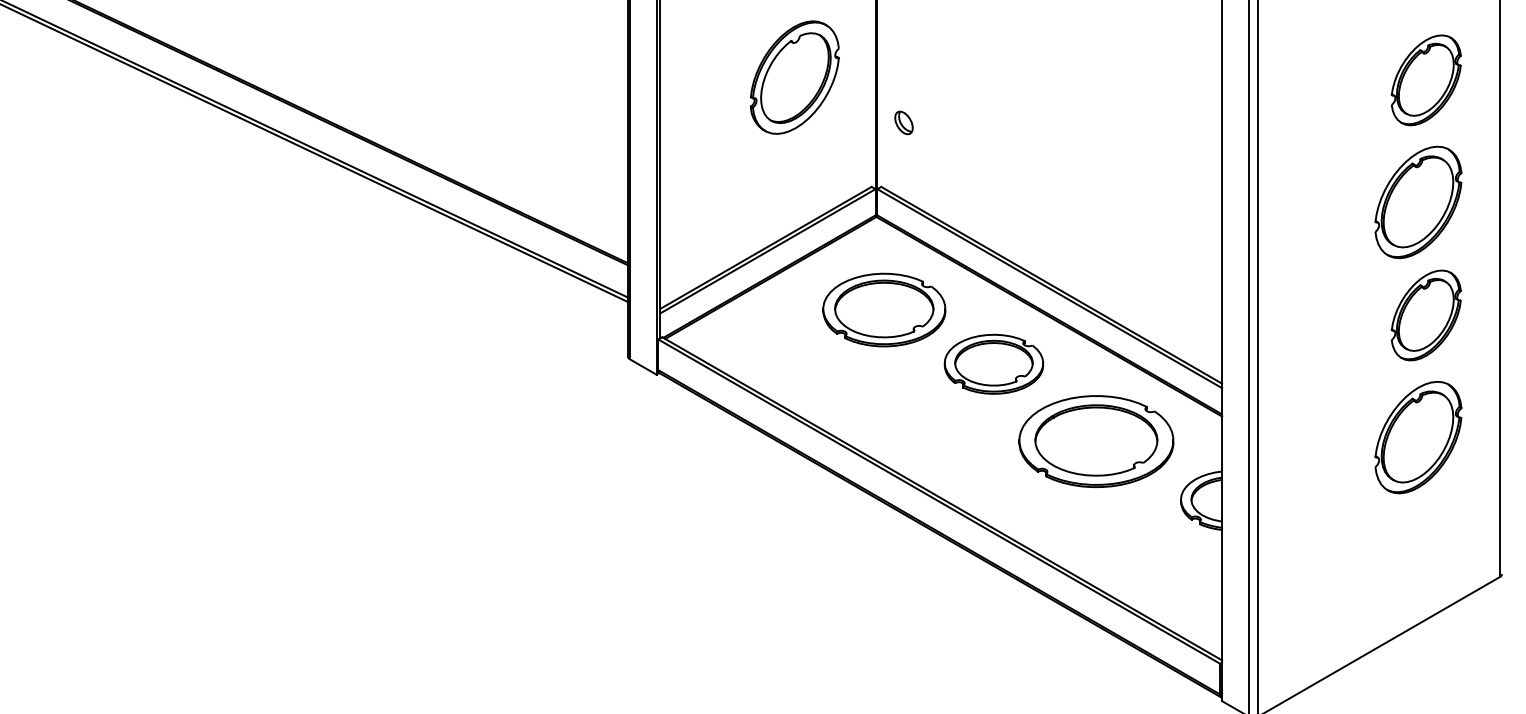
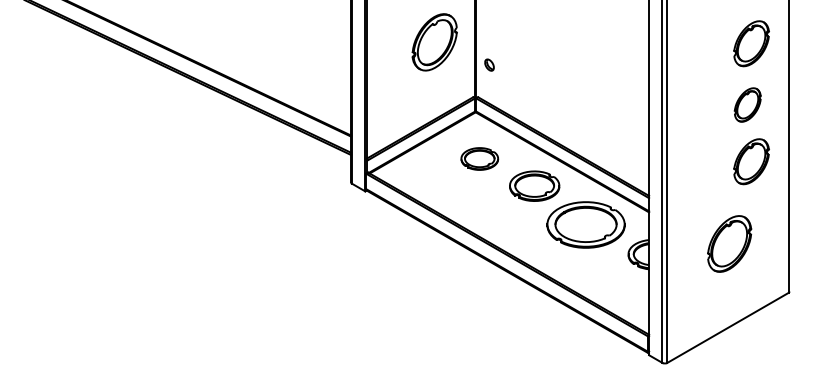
part: (1418, 201) -> (747, 104), size x0.6
part: (884, 309) -> (479, 158), size x0.6
part: (1418, 436) -> (729, 243), moved

